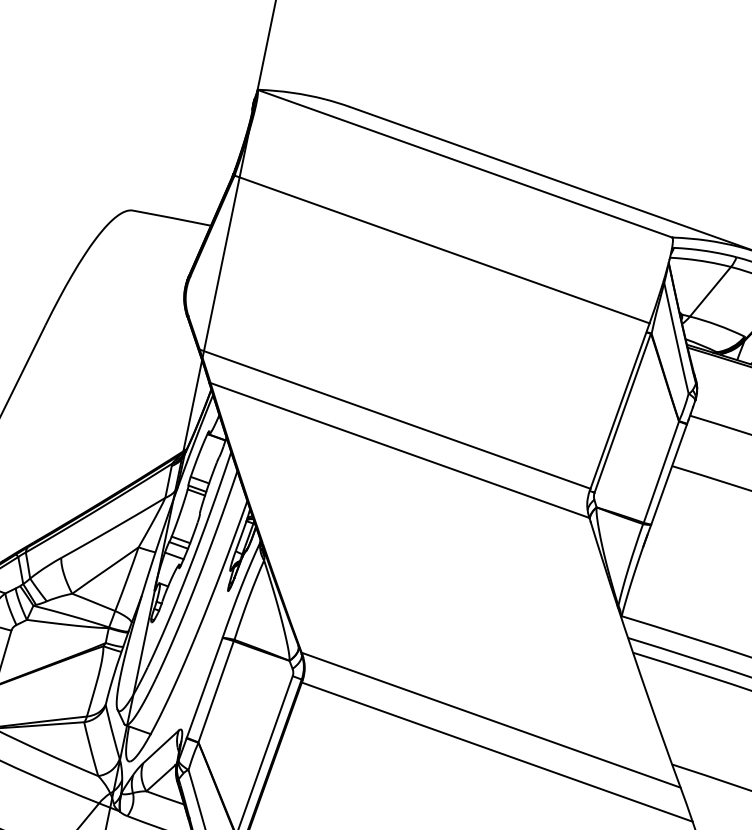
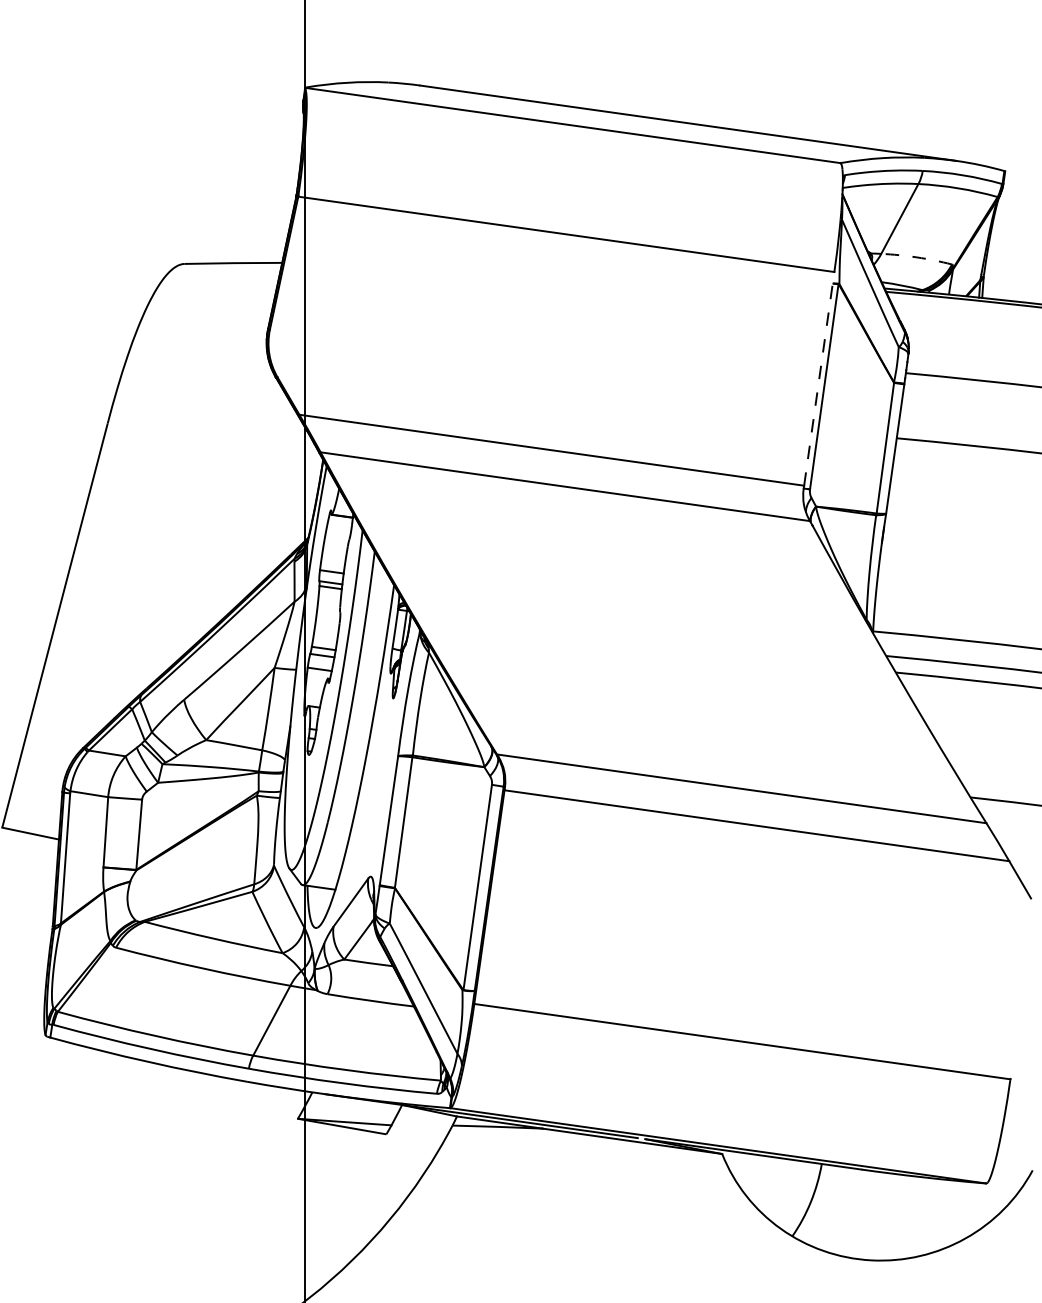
arc: (717, 325) -> (916, 257), solid -> dashed
line: (620, 405) -> (819, 378), solid -> dashed

